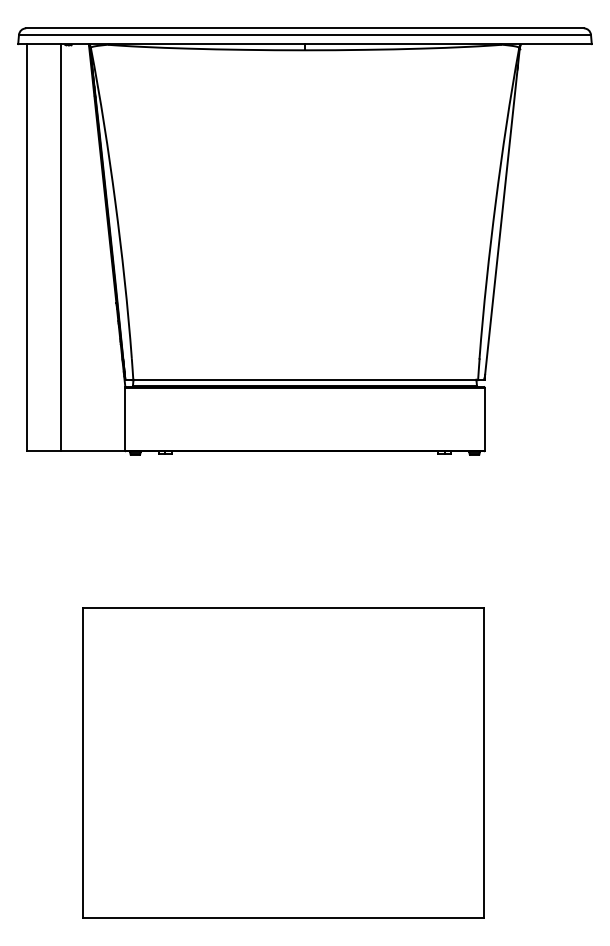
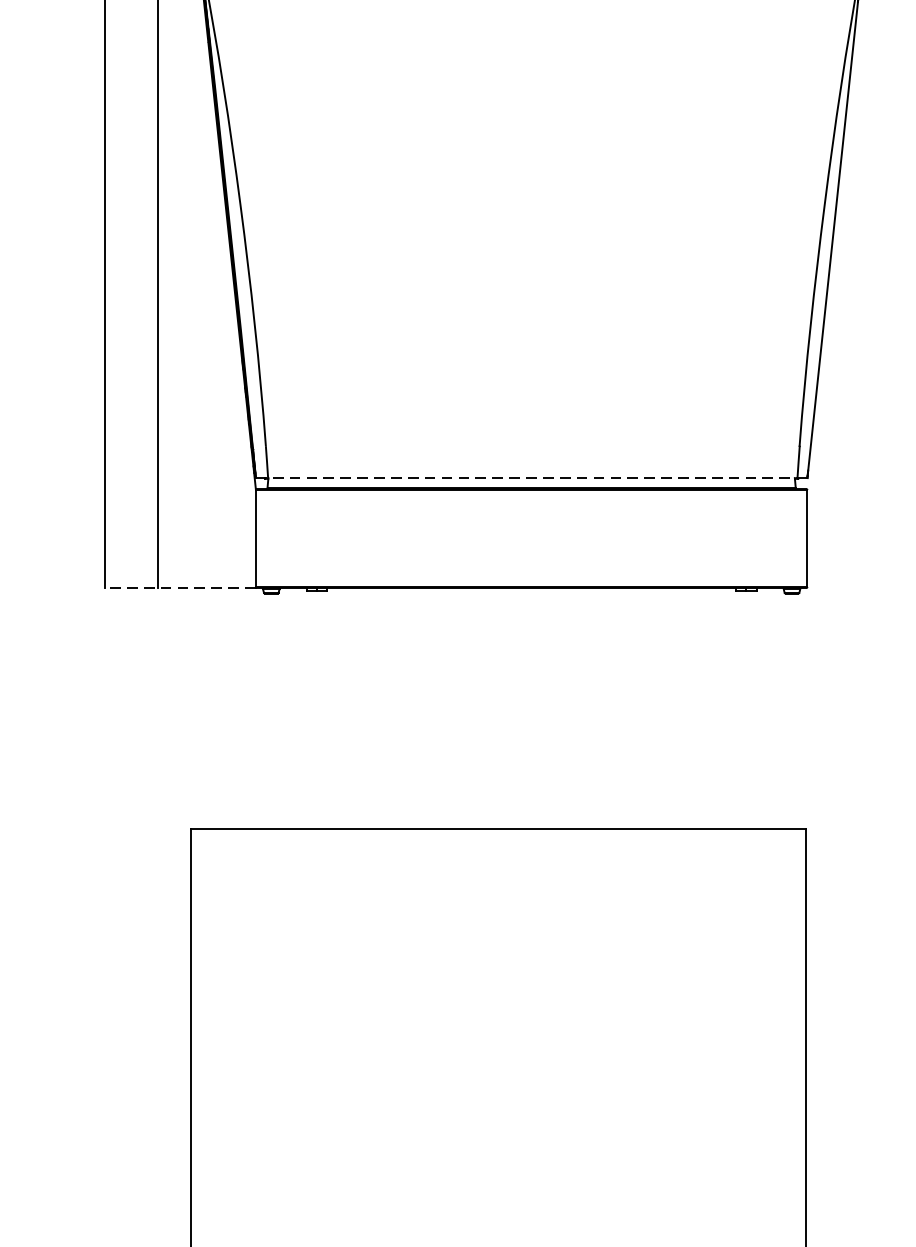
line: (304, 379) -> (530, 477), solid -> dashed
line: (75, 451) -> (179, 588), solid -> dashed

